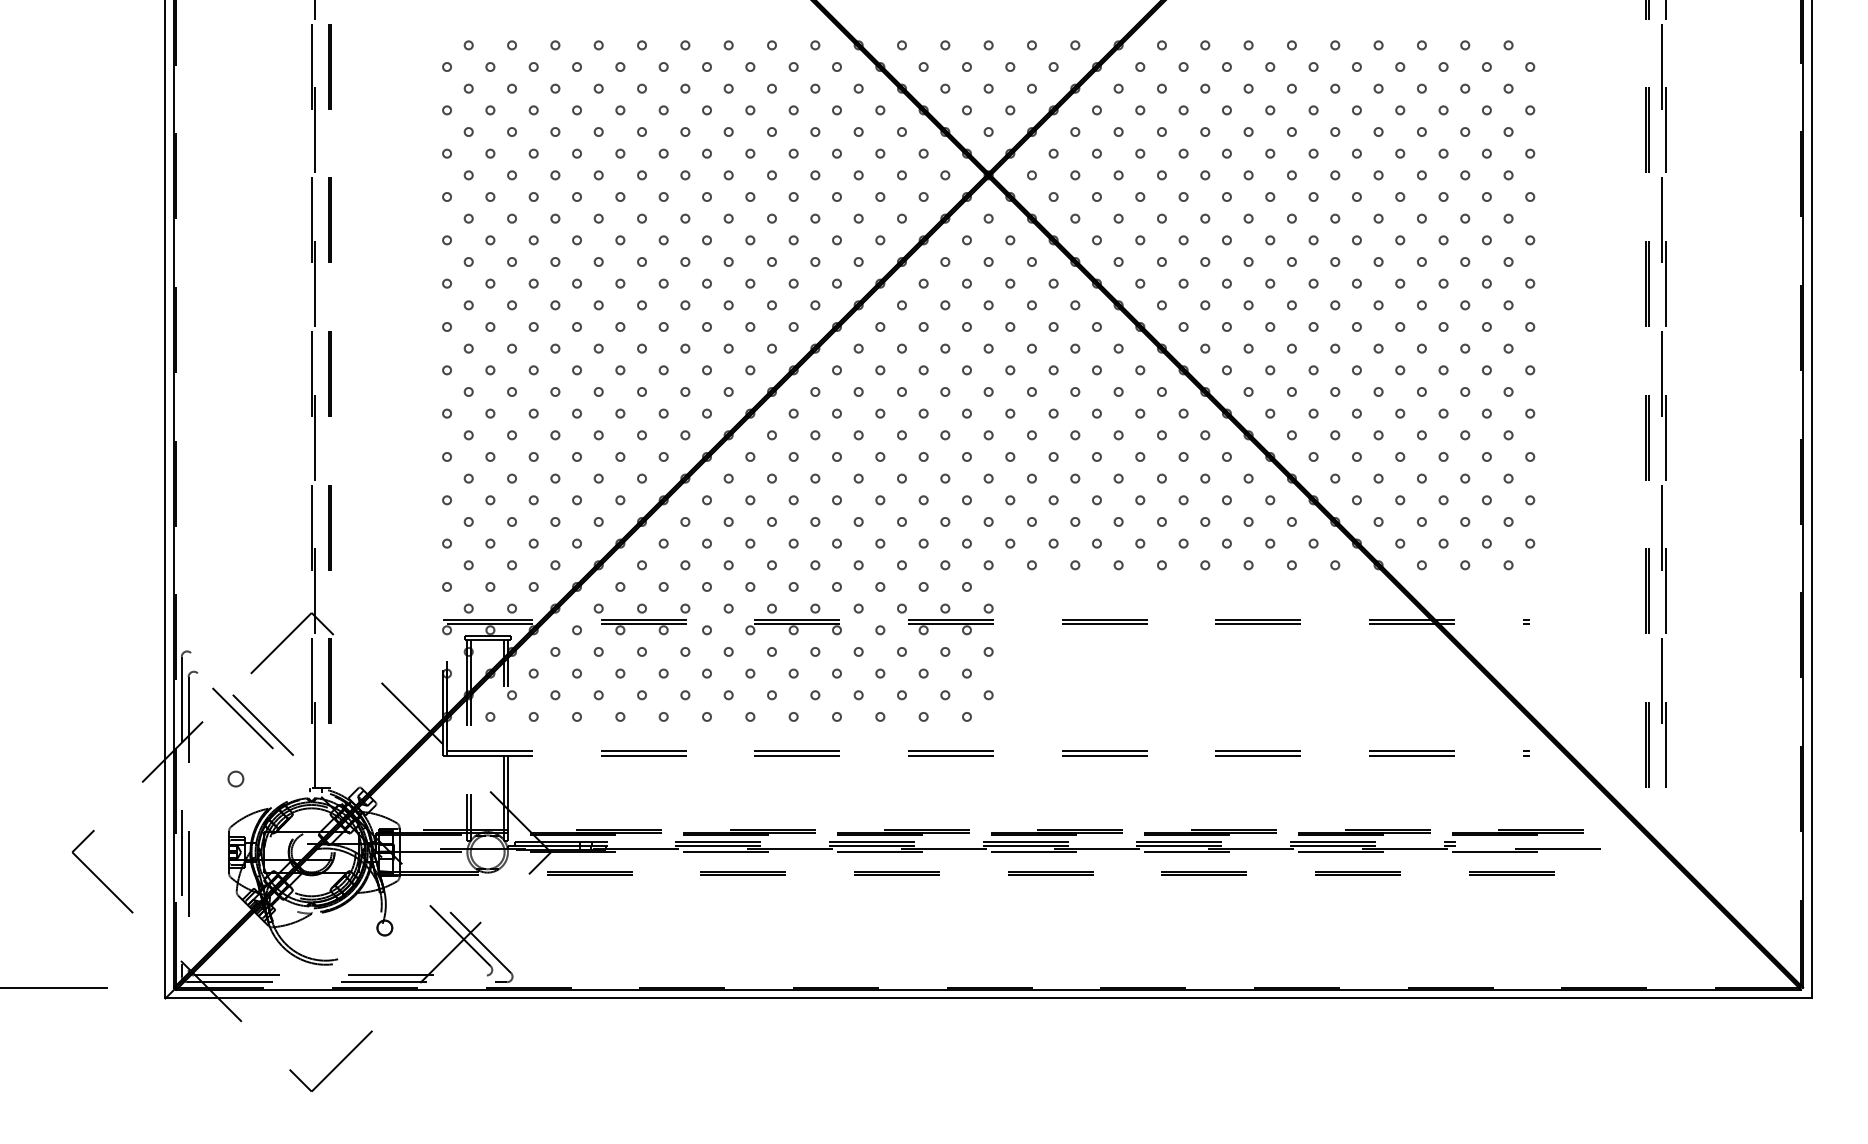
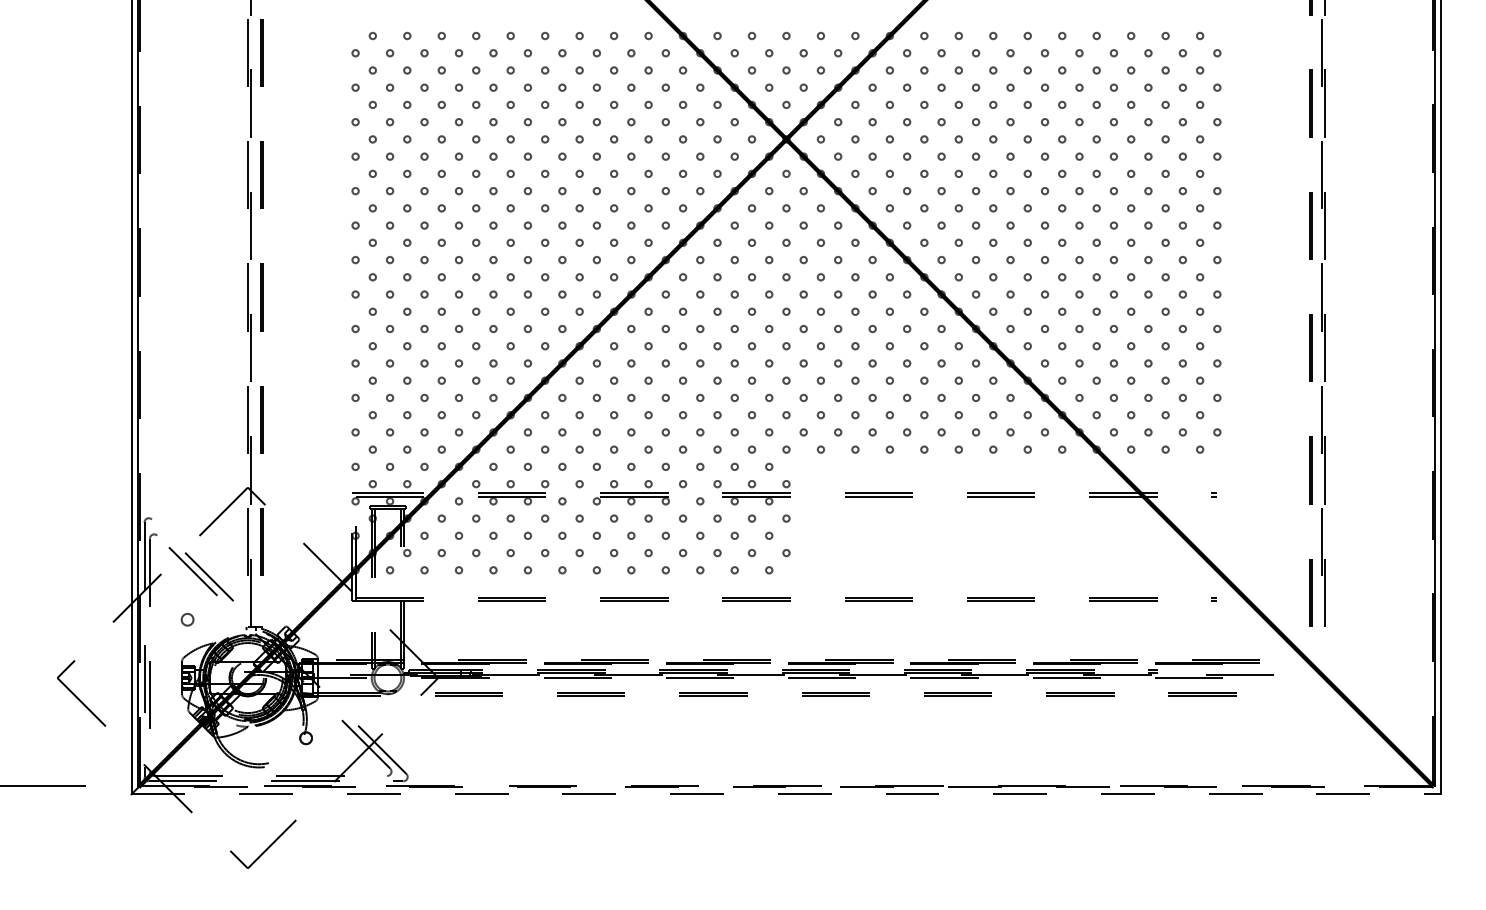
line: (987, 989) -> (785, 787), solid -> dashed
line: (988, 998) -> (786, 794), solid -> dashed

